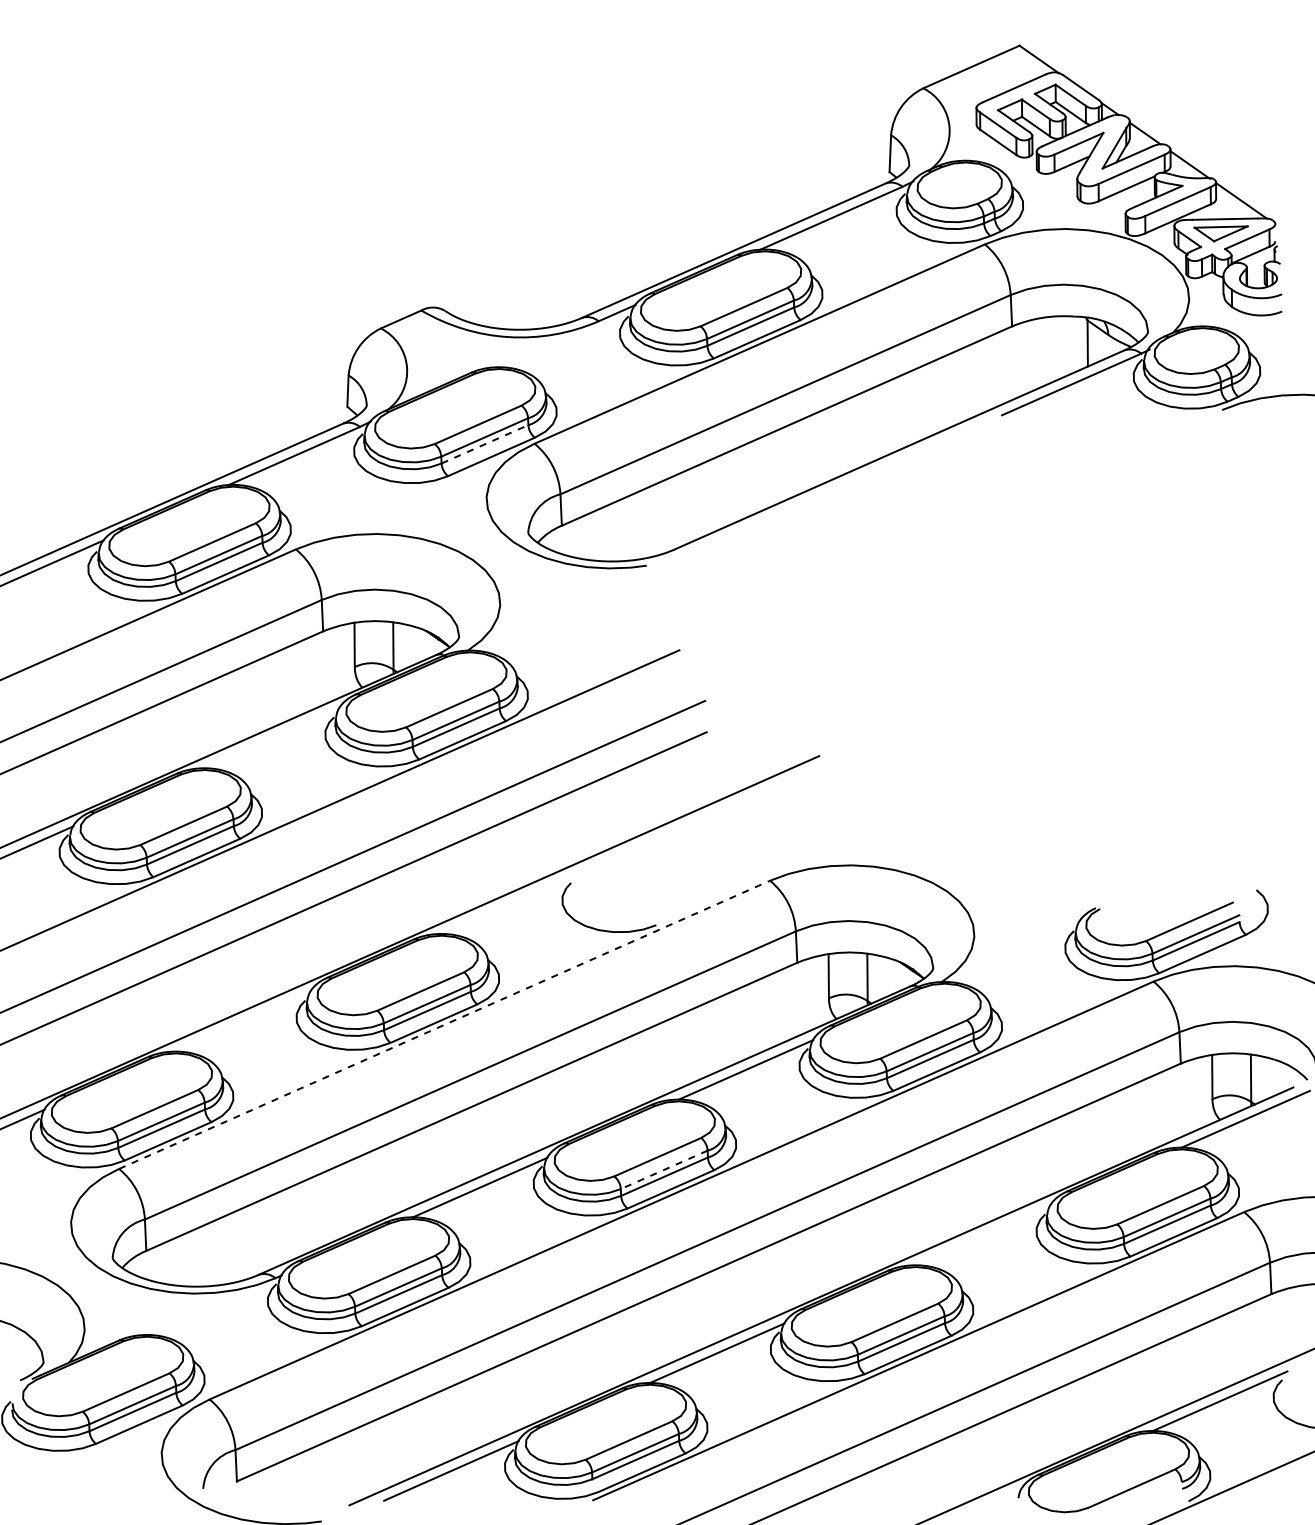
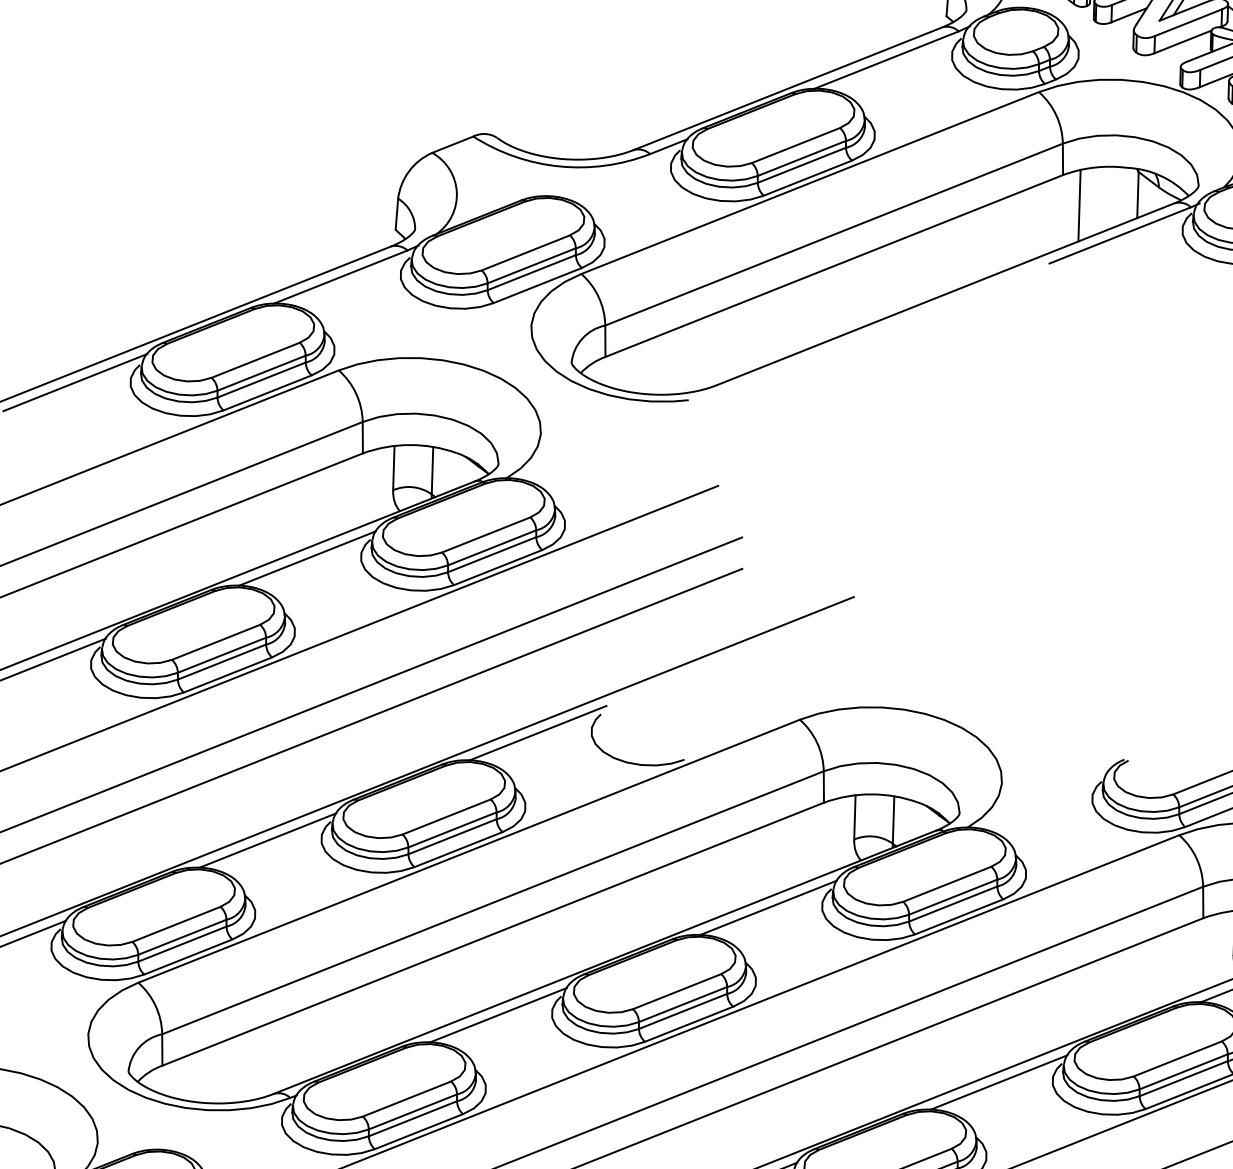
line: (1029, 356) -> (1079, 205), added
line: (485, 444) -> (532, 272), dashed -> solid
line: (271, 738) -> (307, 558), added
line: (508, 904) -> (537, 733), added
line: (242, 1021) -> (267, 840), added
line: (444, 1024) -> (469, 850), dashed -> solid
line: (663, 1170) -> (682, 1005), dashed -> solid
line: (982, 1235) -> (998, 1082), added

